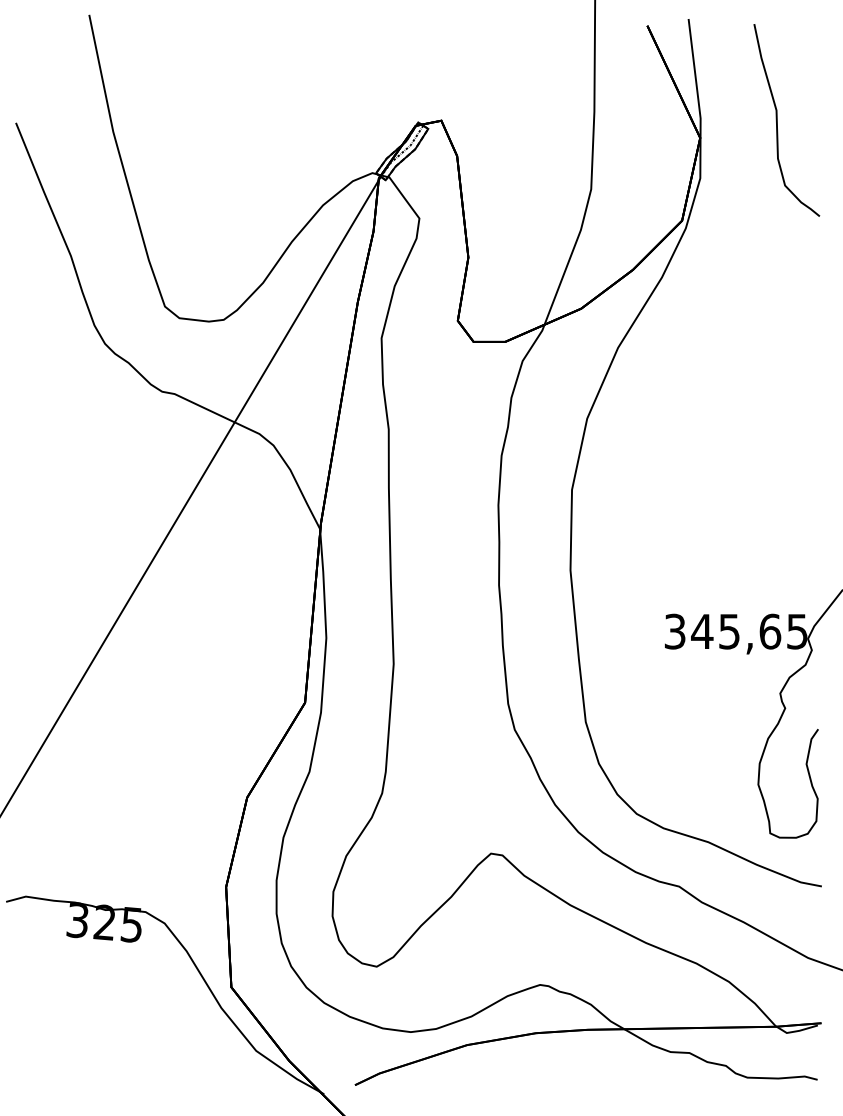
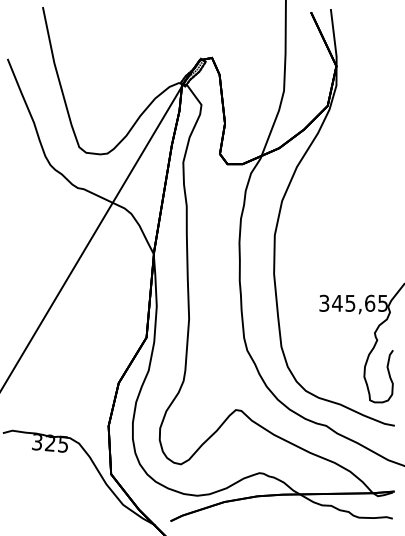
part: (785, 119) -> (377, 57), removed

